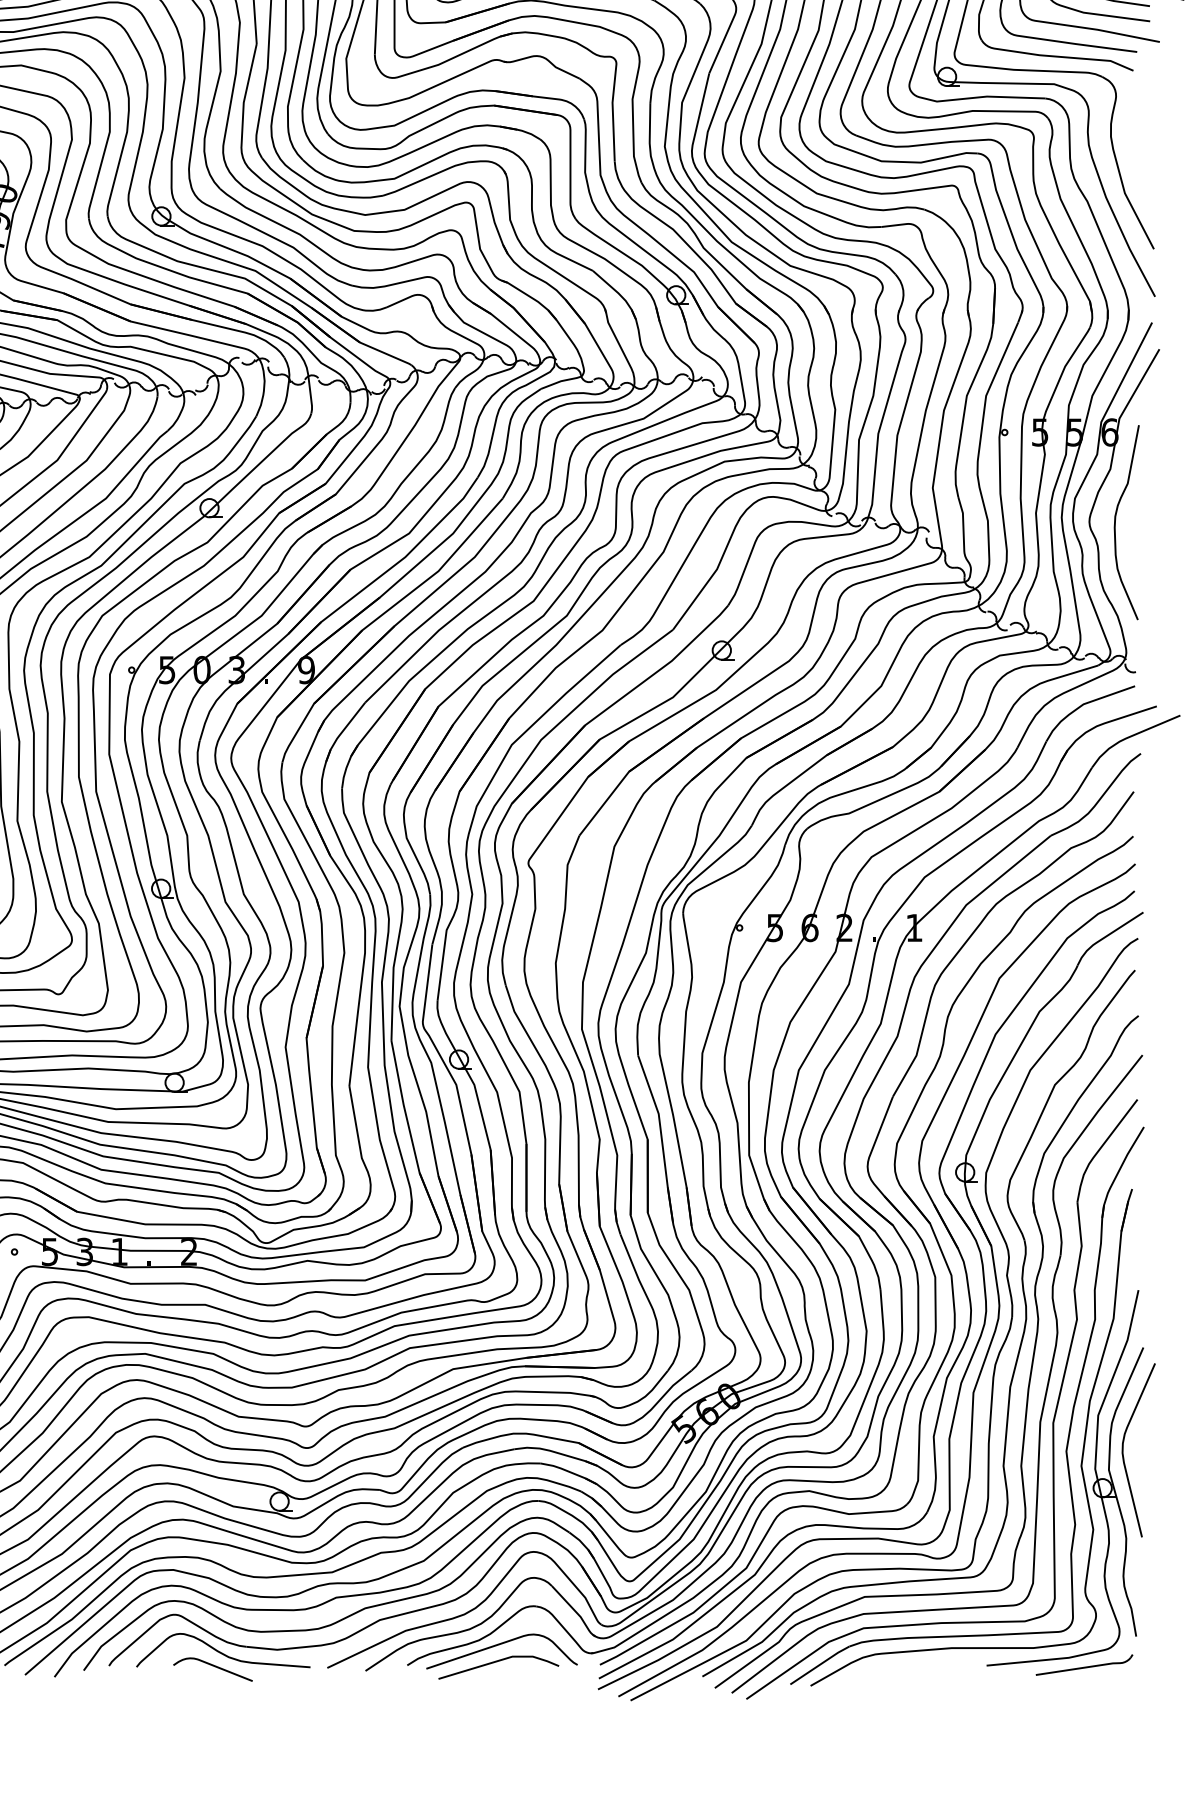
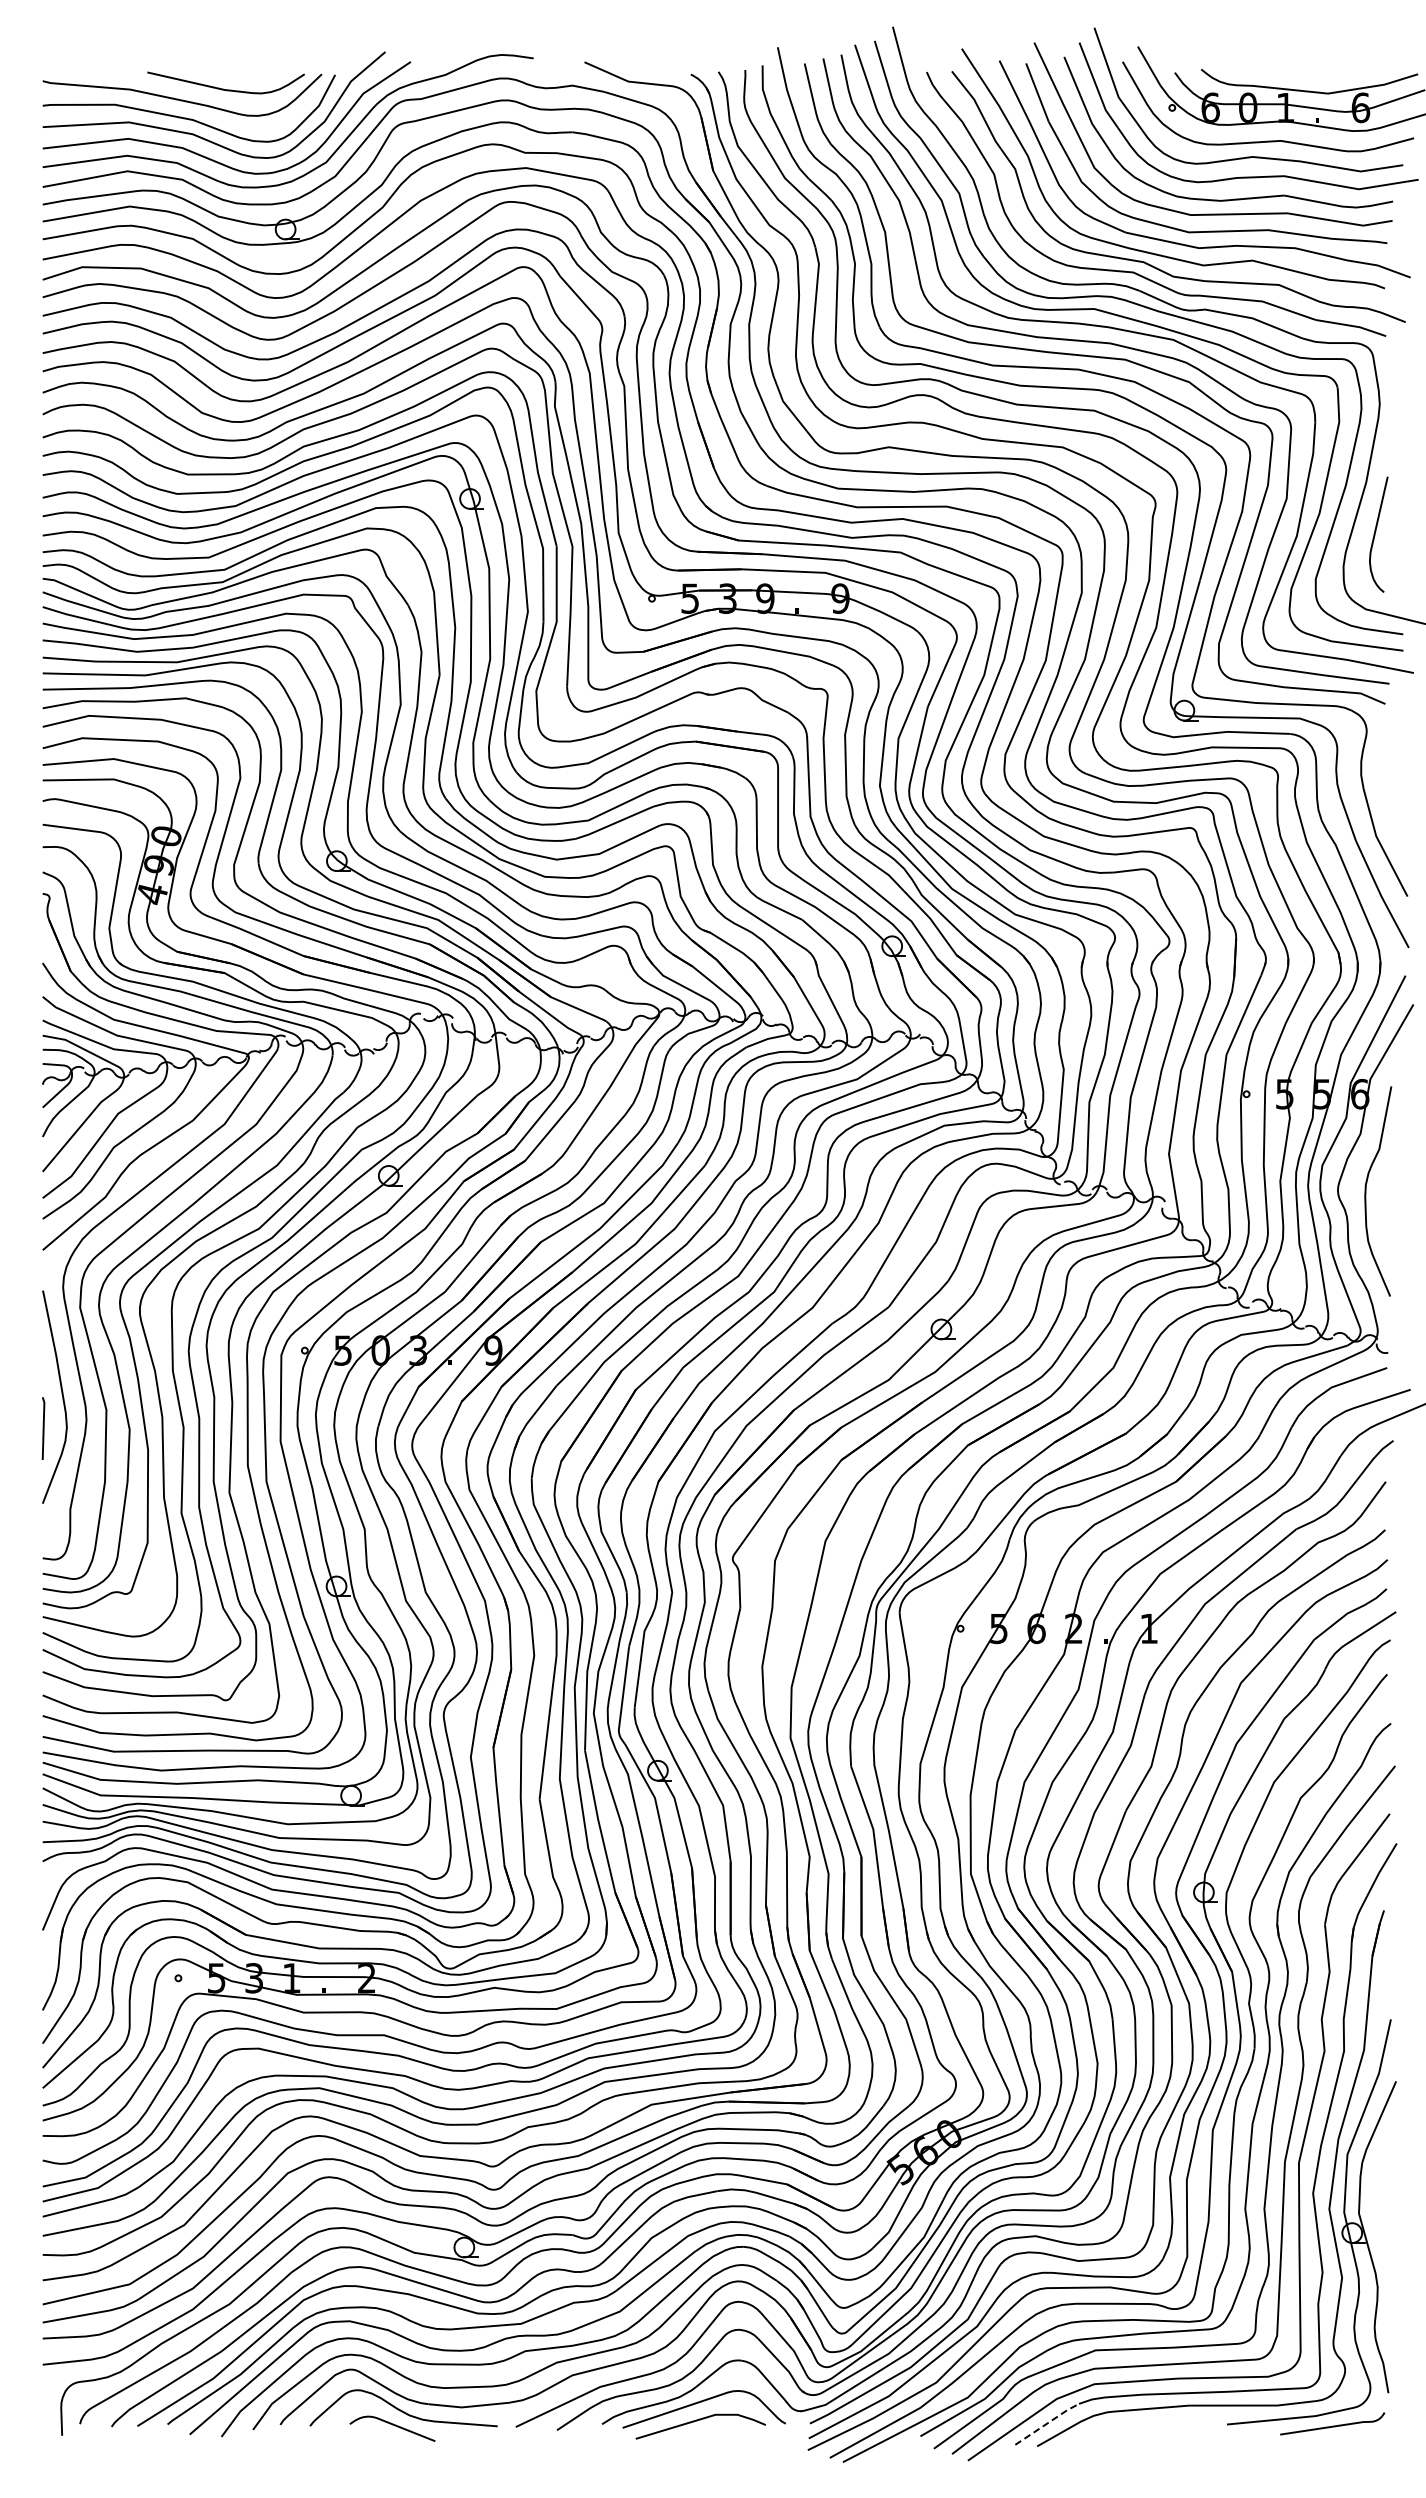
curve: (1123, 1450) -> (1374, 2192), removed
line: (820, 1664) -> (1047, 2423), solid -> dashed

